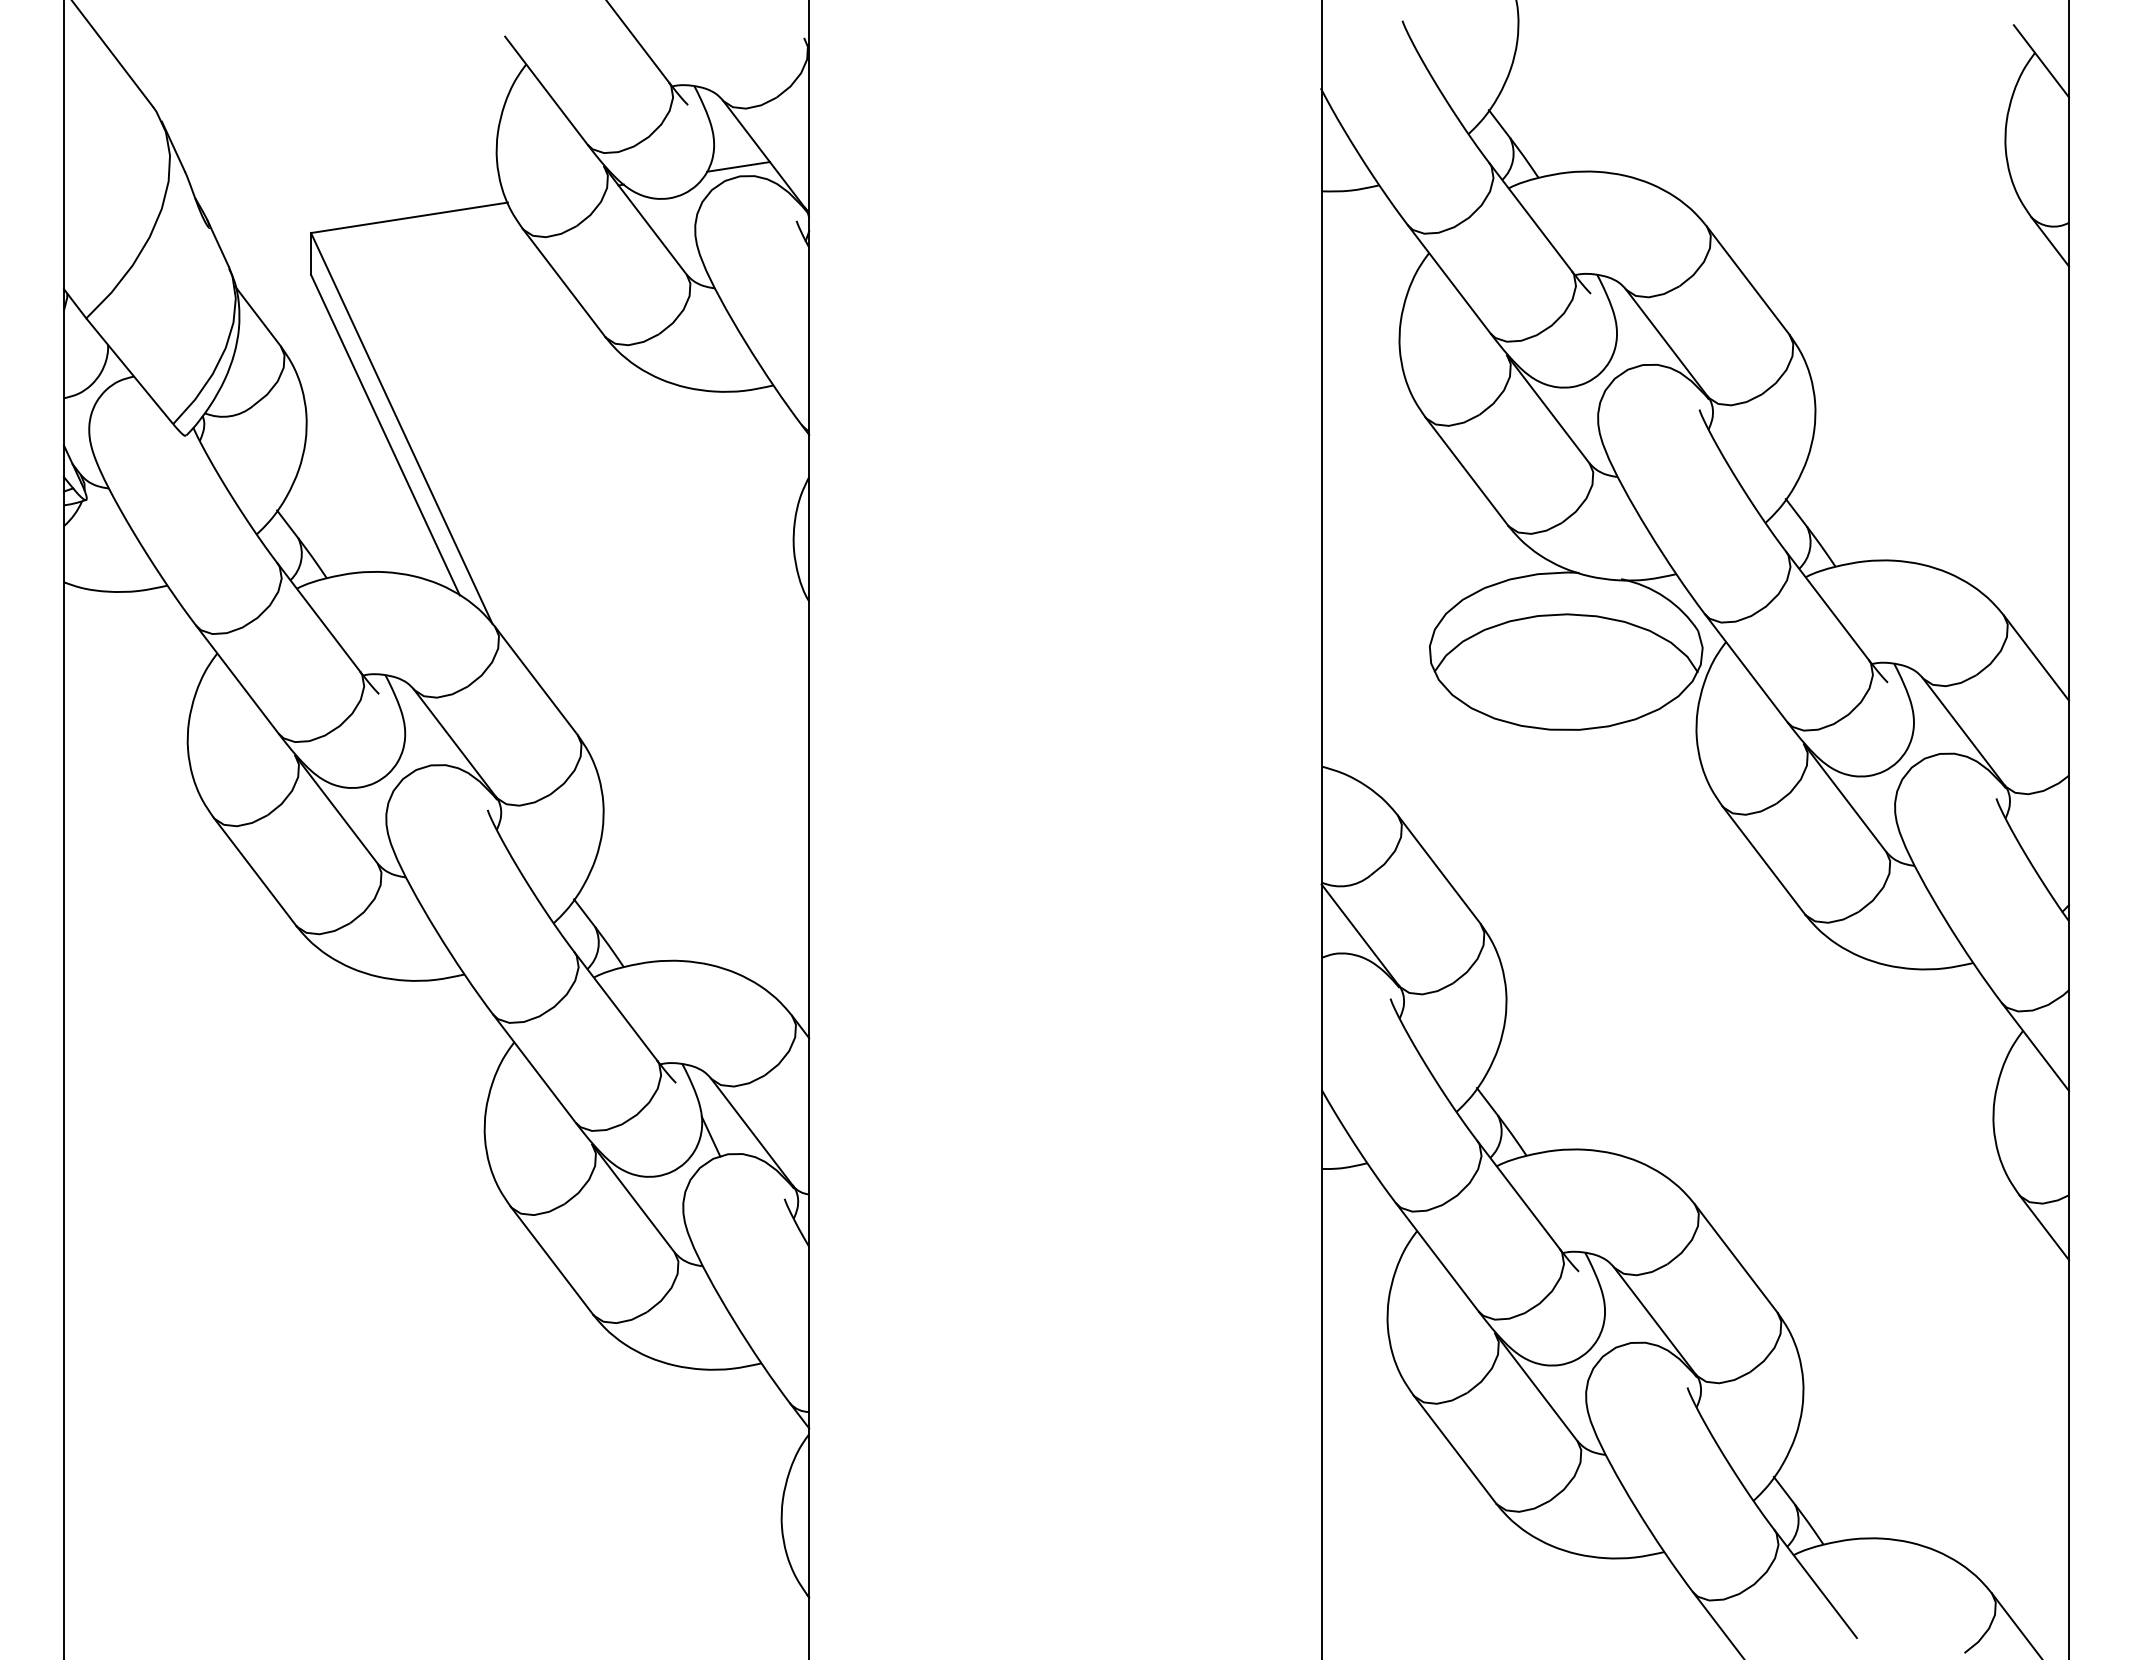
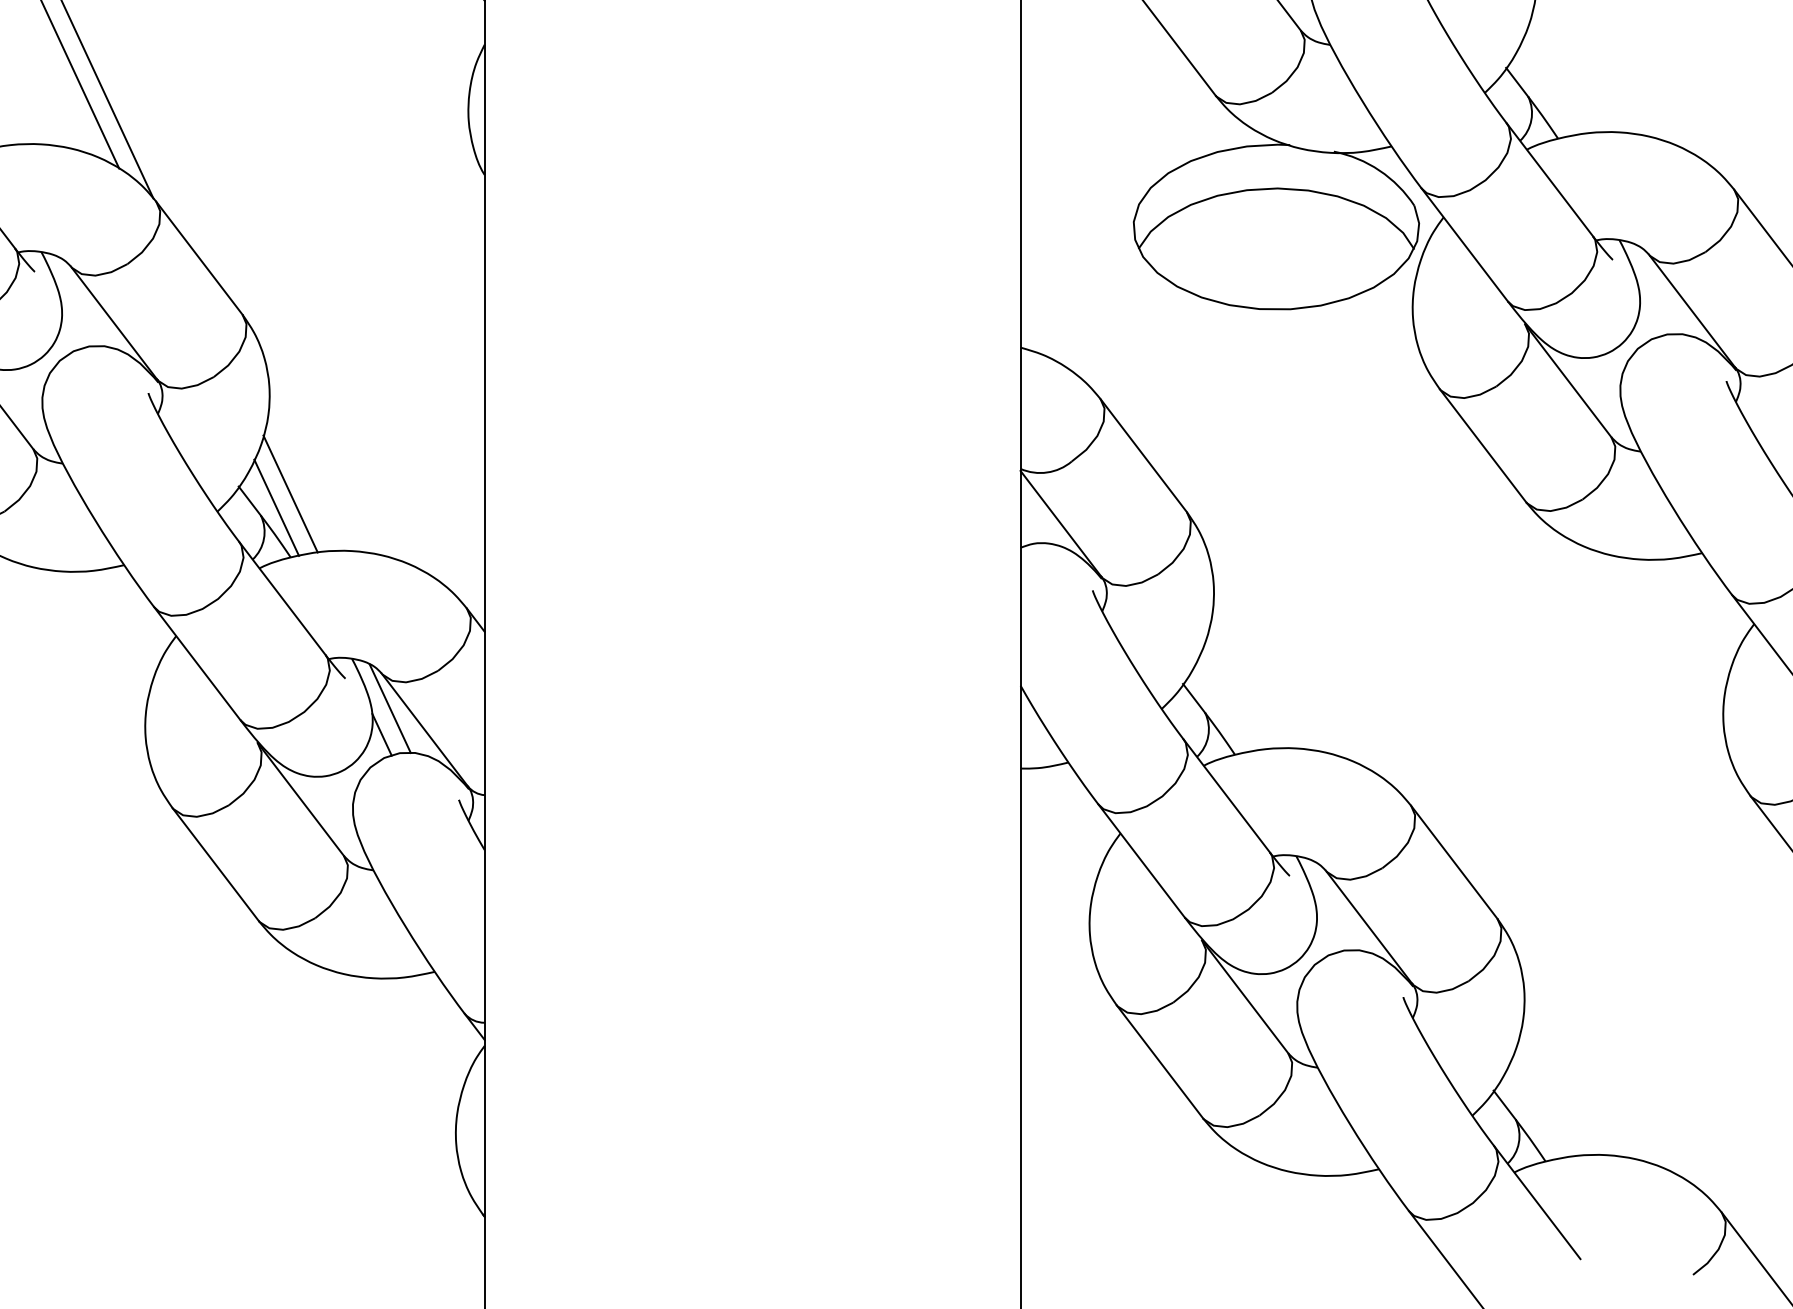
line: (623, 906) -> (290, 494), added
line: (610, 919) -> (276, 507), added
line: (718, 1111) -> (389, 708), added

